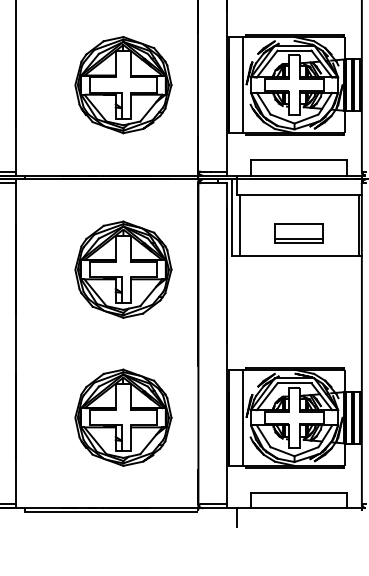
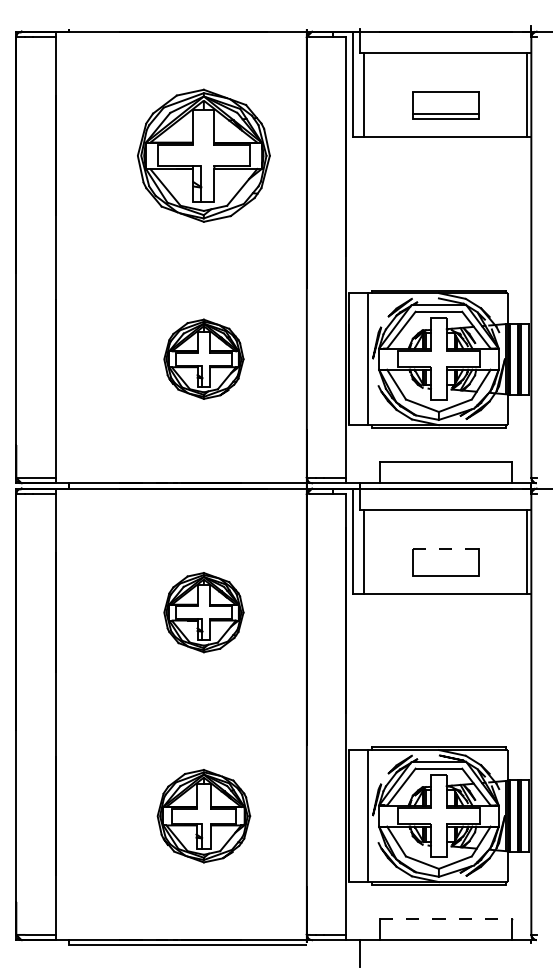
part: (123, 85) -> (203, 359), size x0.6
line: (300, 223) -> (446, 549), solid -> dashed
line: (299, 238) -> (445, 570), removed
part: (123, 269) -> (203, 612), size x0.6
part: (123, 418) -> (203, 816), size x0.7
line: (300, 493) -> (446, 919), solid -> dashed

